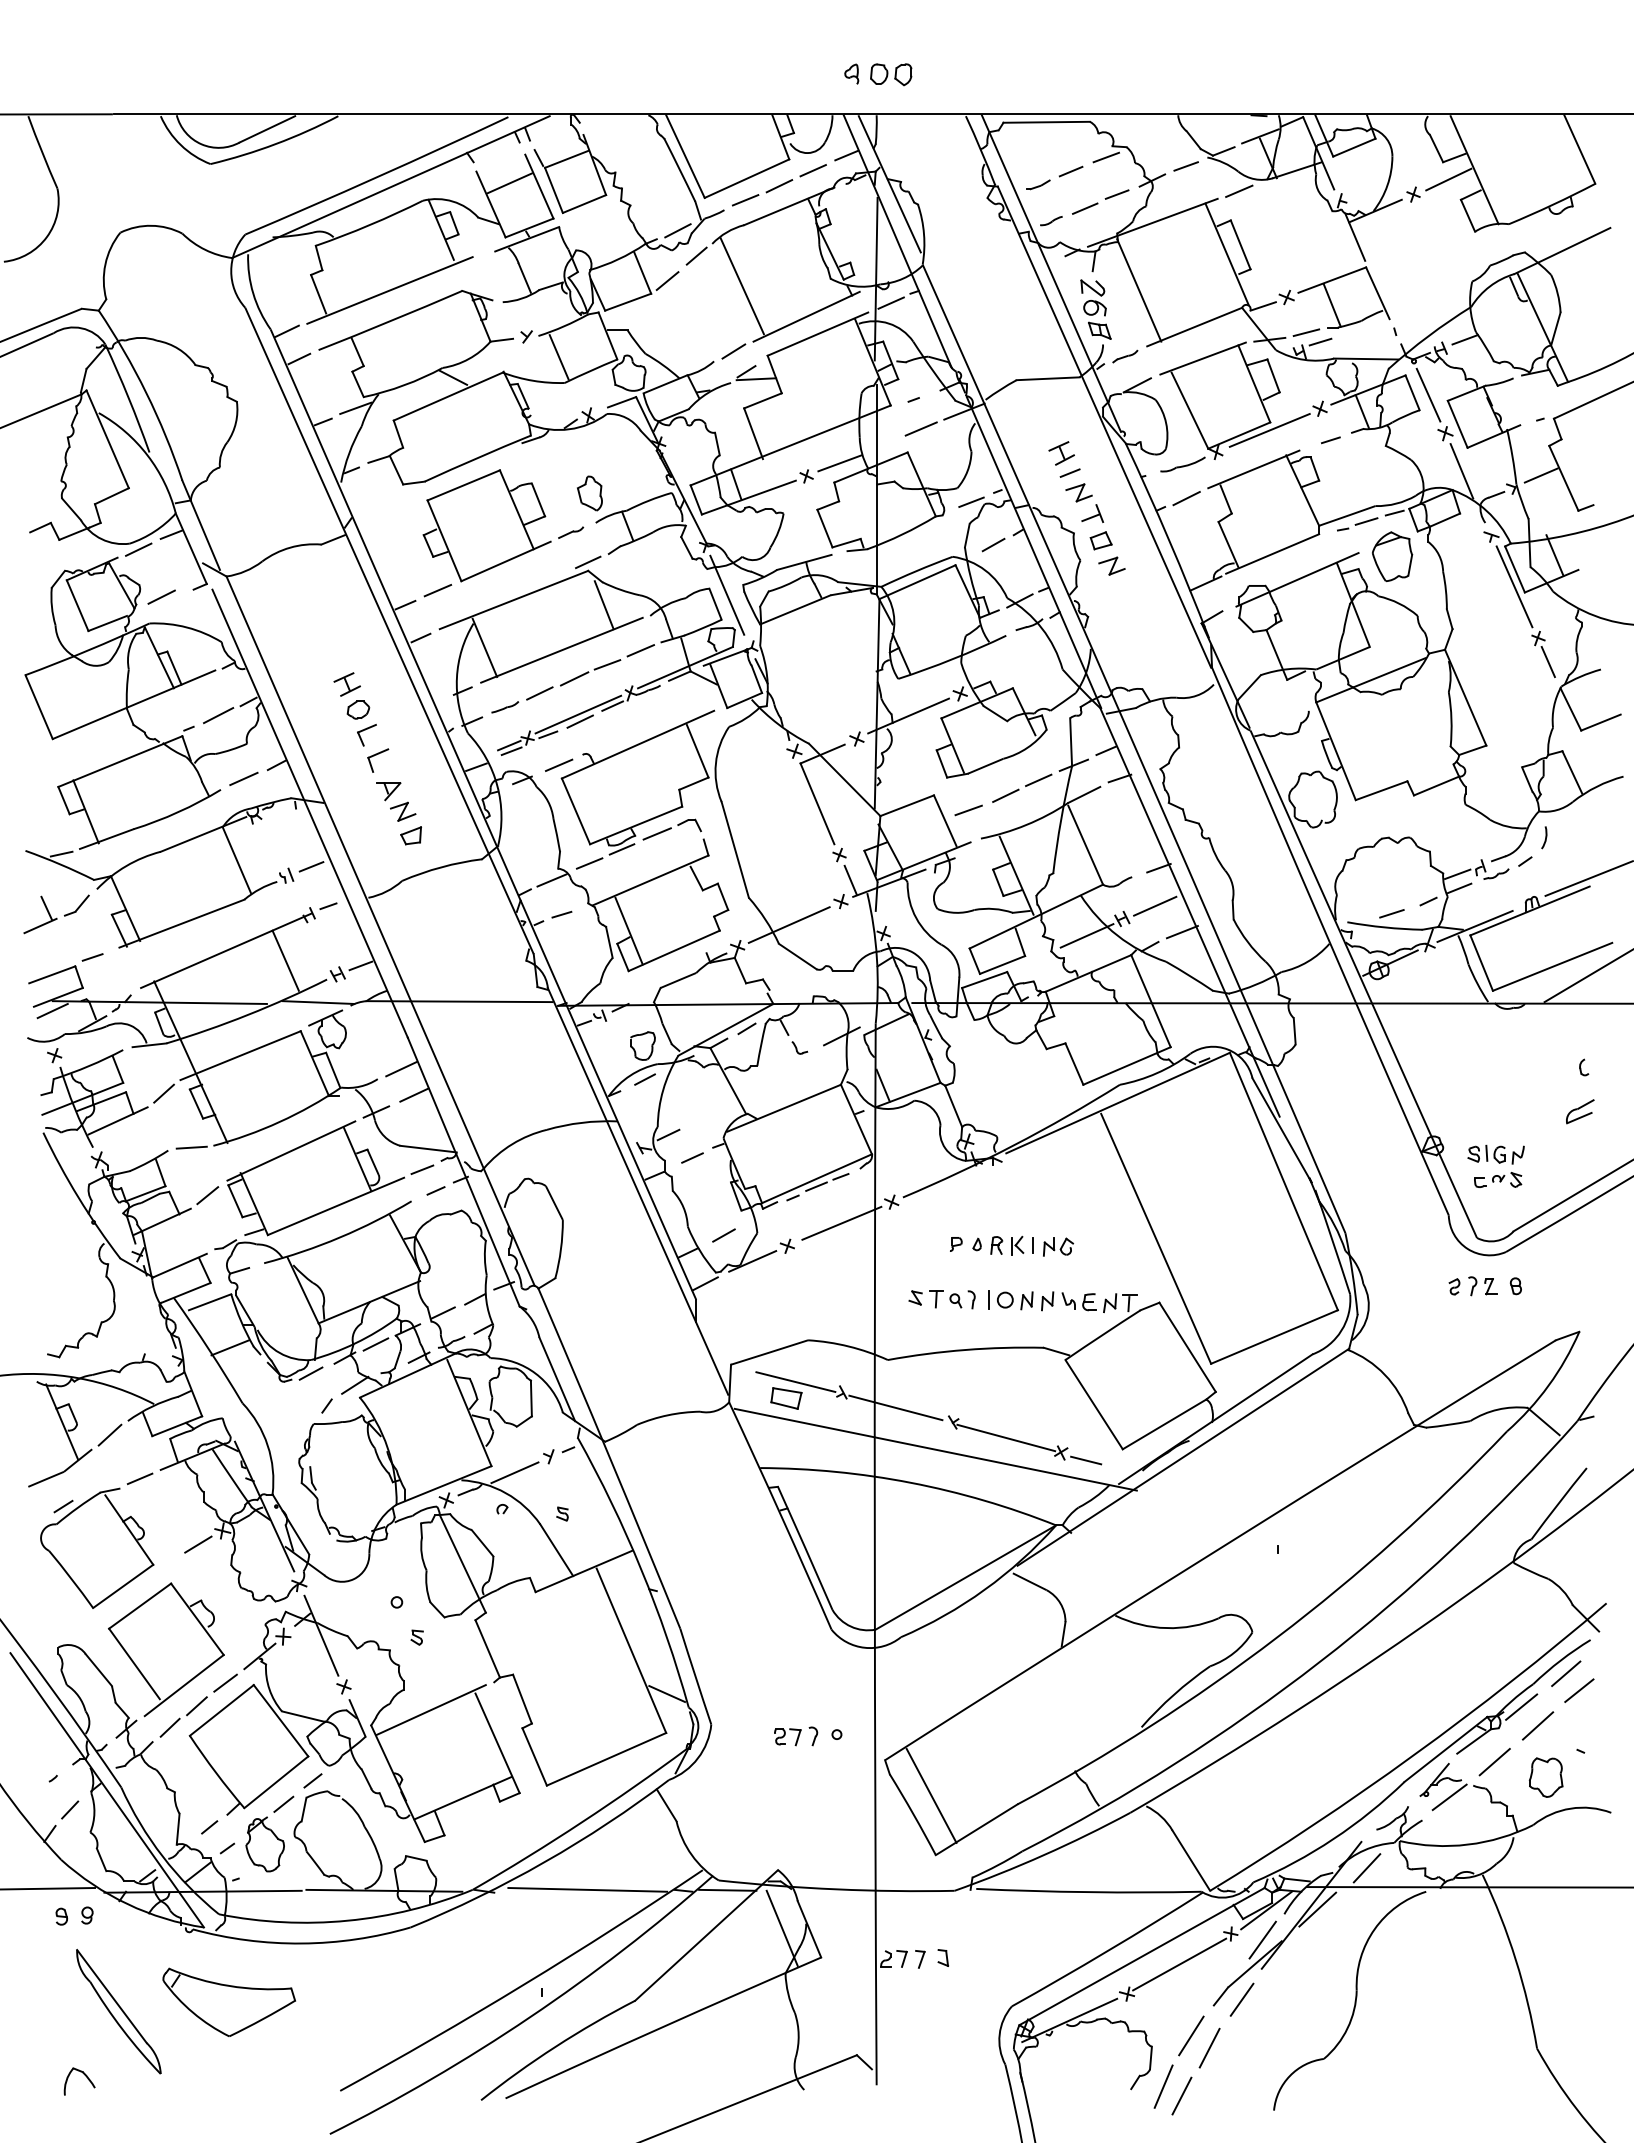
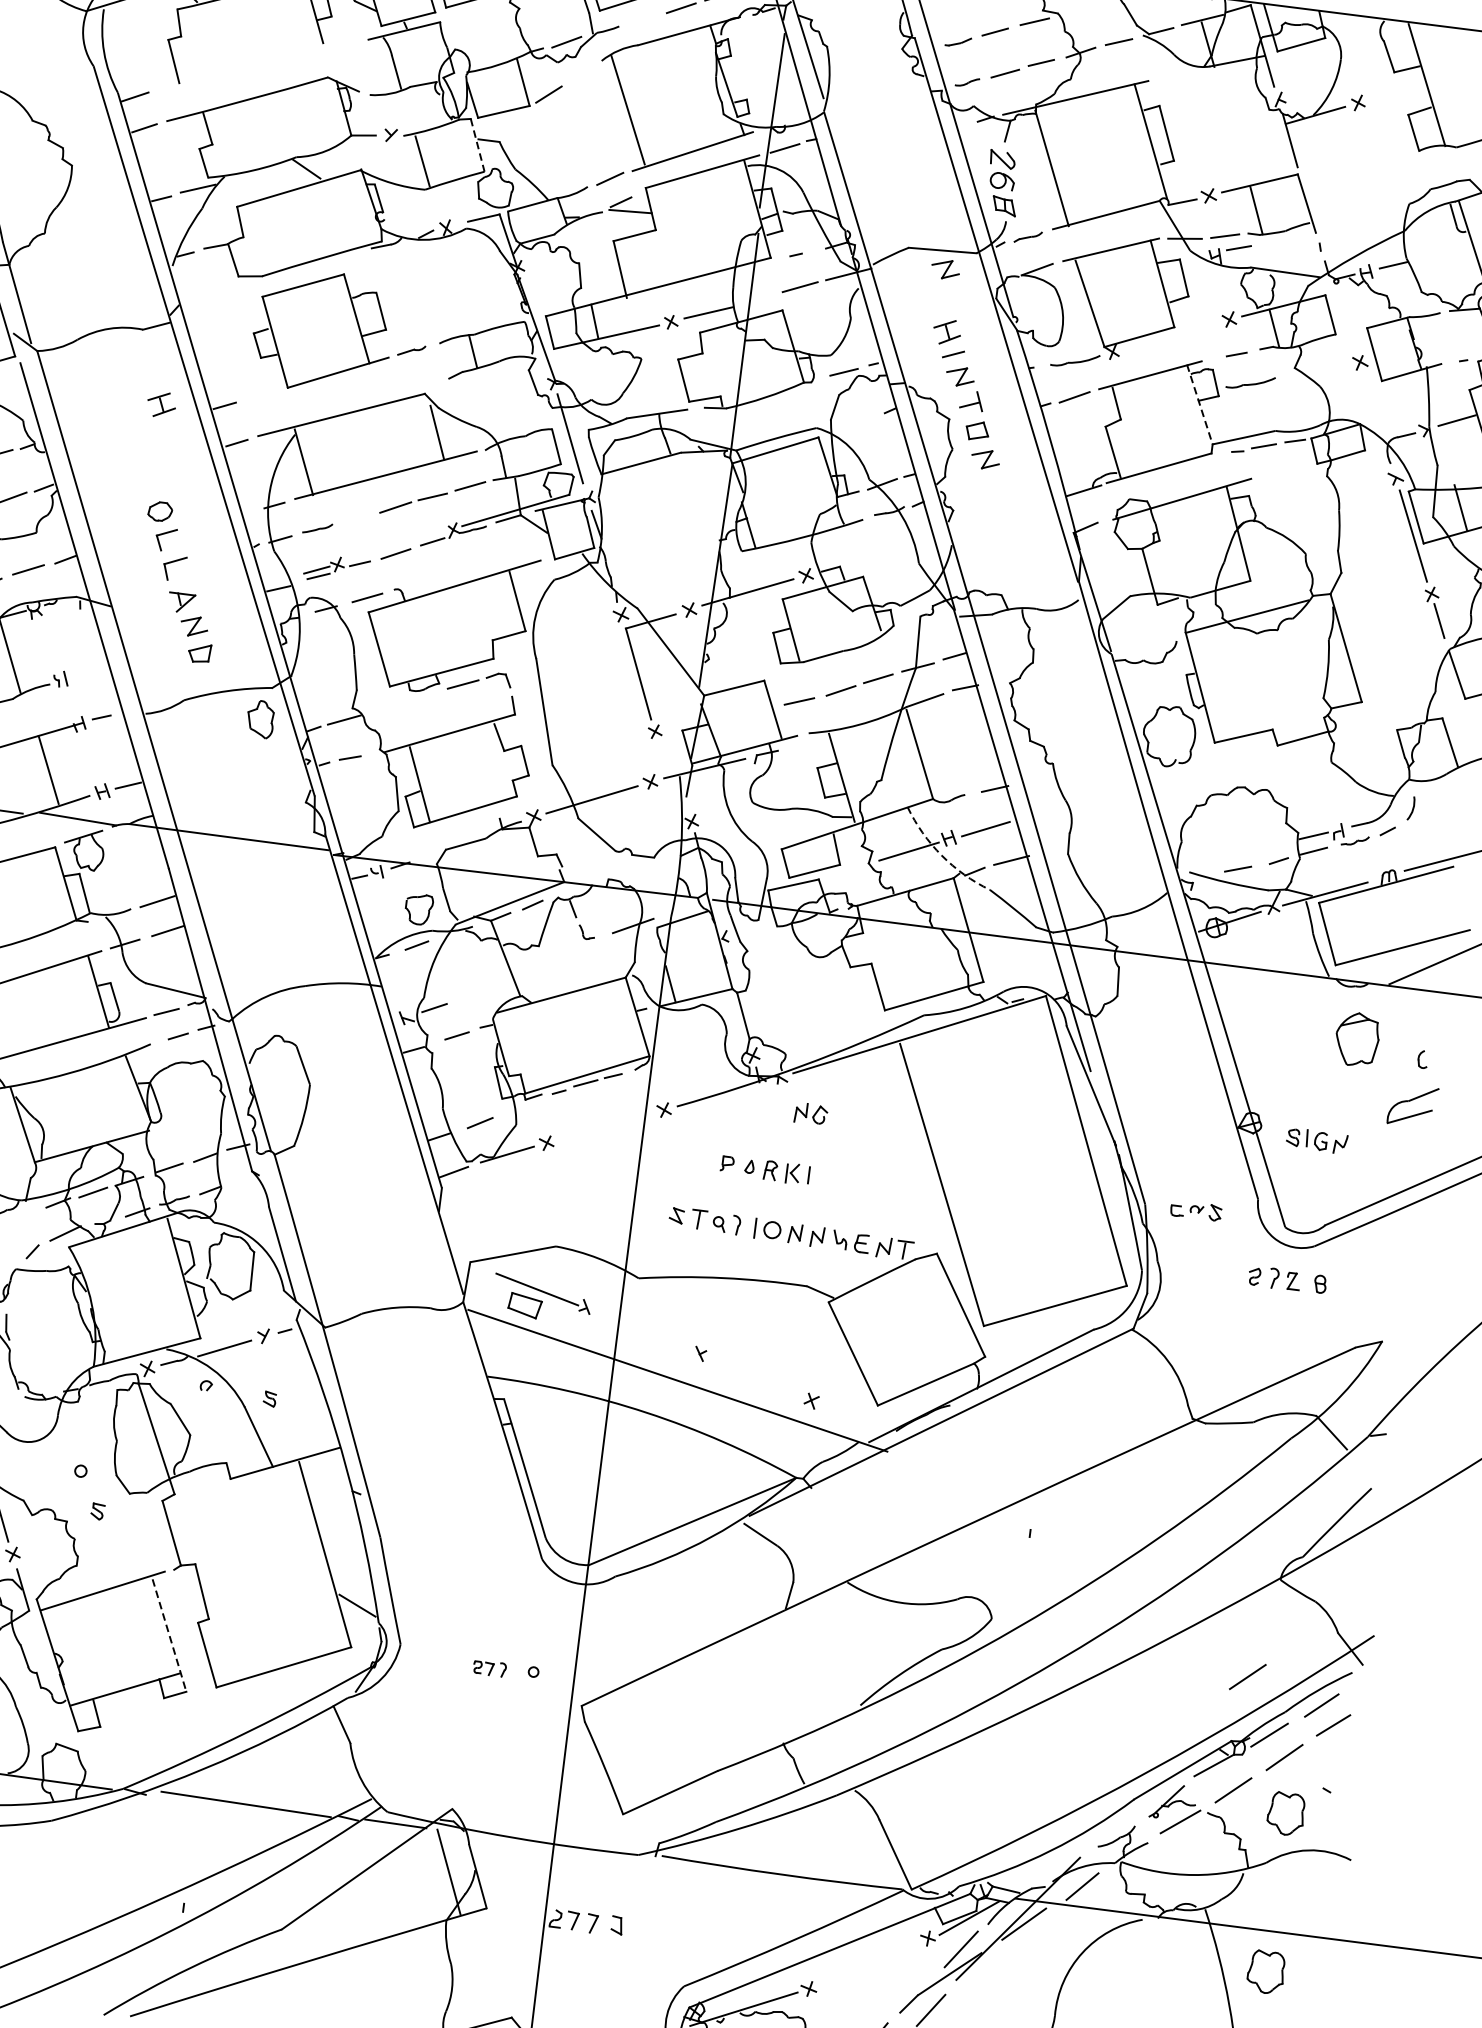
line: (1448, 179) -> (1397, 91), removed
line: (1239, 190) -> (1172, 75), removed
line: (745, 200) -> (643, 18), removed
line: (696, 255) -> (583, 71), removed
line: (389, 290) -> (250, 67), removed
line: (608, 336) -> (478, 145), solid -> dashed
line: (1428, 394) -> (1347, 318), removed
part: (1052, 395) -> (945, 269), added
line: (1269, 430) -> (1172, 335), removed
part: (1346, 464) -> (1250, 382), added
line: (1461, 471) -> (1372, 405), removed
line: (1302, 490) -> (1199, 404), solid -> dashed
part: (589, 493) -> (260, 719), moved
line: (993, 544) -> (861, 420), removed
part: (1392, 556) -> (1357, 1039), moved
line: (588, 562) -> (426, 384), removed
line: (437, 590) -> (261, 394), removed
part: (346, 684) -> (160, 404), moved
line: (539, 693) -> (356, 518), removed
line: (578, 714) -> (395, 546), removed
line: (621, 849) -> (422, 696), removed
line: (589, 863) -> (386, 706), removed
line: (311, 866) -> (88, 672), removed
line: (850, 880) -> (663, 760), removed
arc: (1117, 935) -> (941, 855), solid -> dashed
part: (1580, 1111) -> (1413, 1106), size x1.6
part: (1498, 1179) -> (1196, 1210), moved
line: (841, 1222) -> (607, 1124), removed
part: (1058, 1246) -> (811, 1113), moved
line: (310, 1373) -> (19, 1214), removed
line: (895, 1407) -> (640, 1330), removed
line: (1006, 1437) -> (755, 1377), removed
line: (1086, 1460) -> (837, 1412), removed
line: (1494, 1656) -> (1247, 1677), added
part: (796, 1736) -> (490, 1668), size x0.7
line: (497, 1743) -> (169, 1635), solid -> dashed
line: (931, 1795) -> (626, 1749), removed
part: (1545, 1925) -> (1265, 1971), added
line: (1179, 1964) -> (868, 1964), removed

